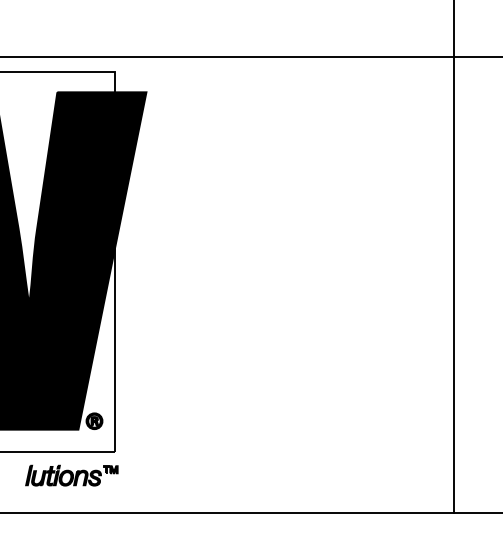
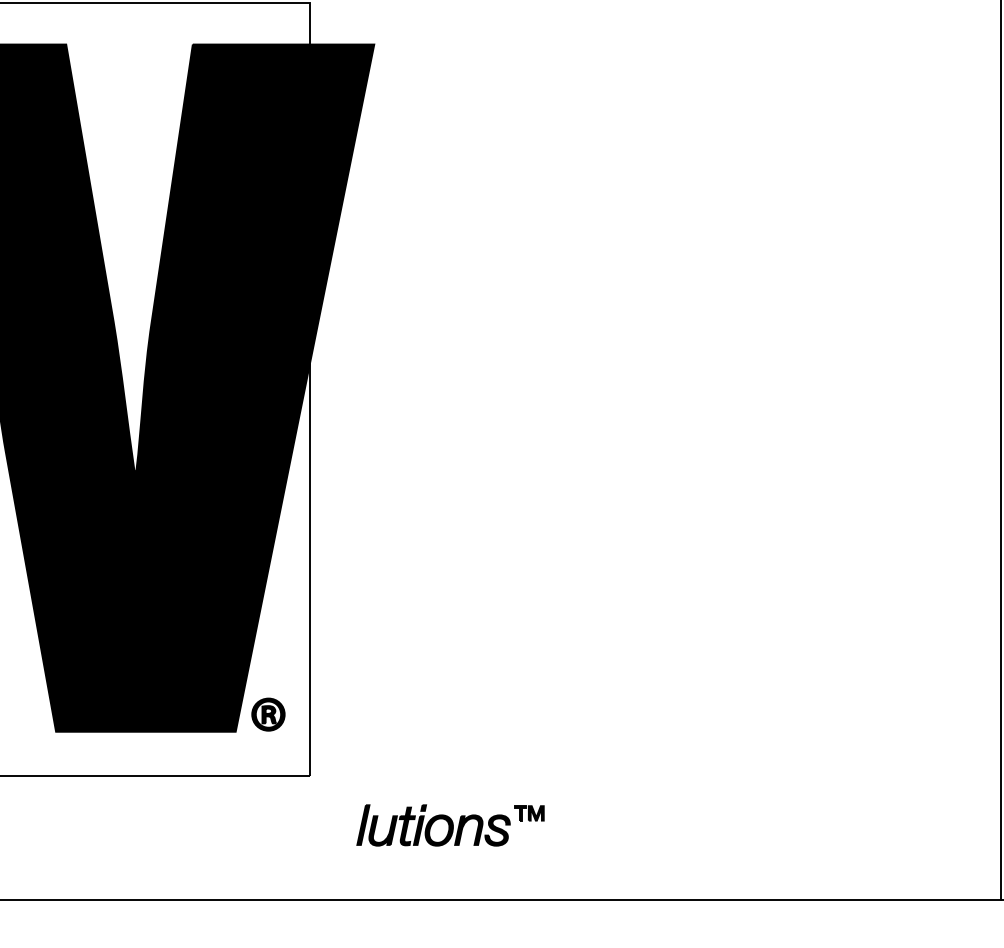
part: (71, 475) -> (449, 825), moved

